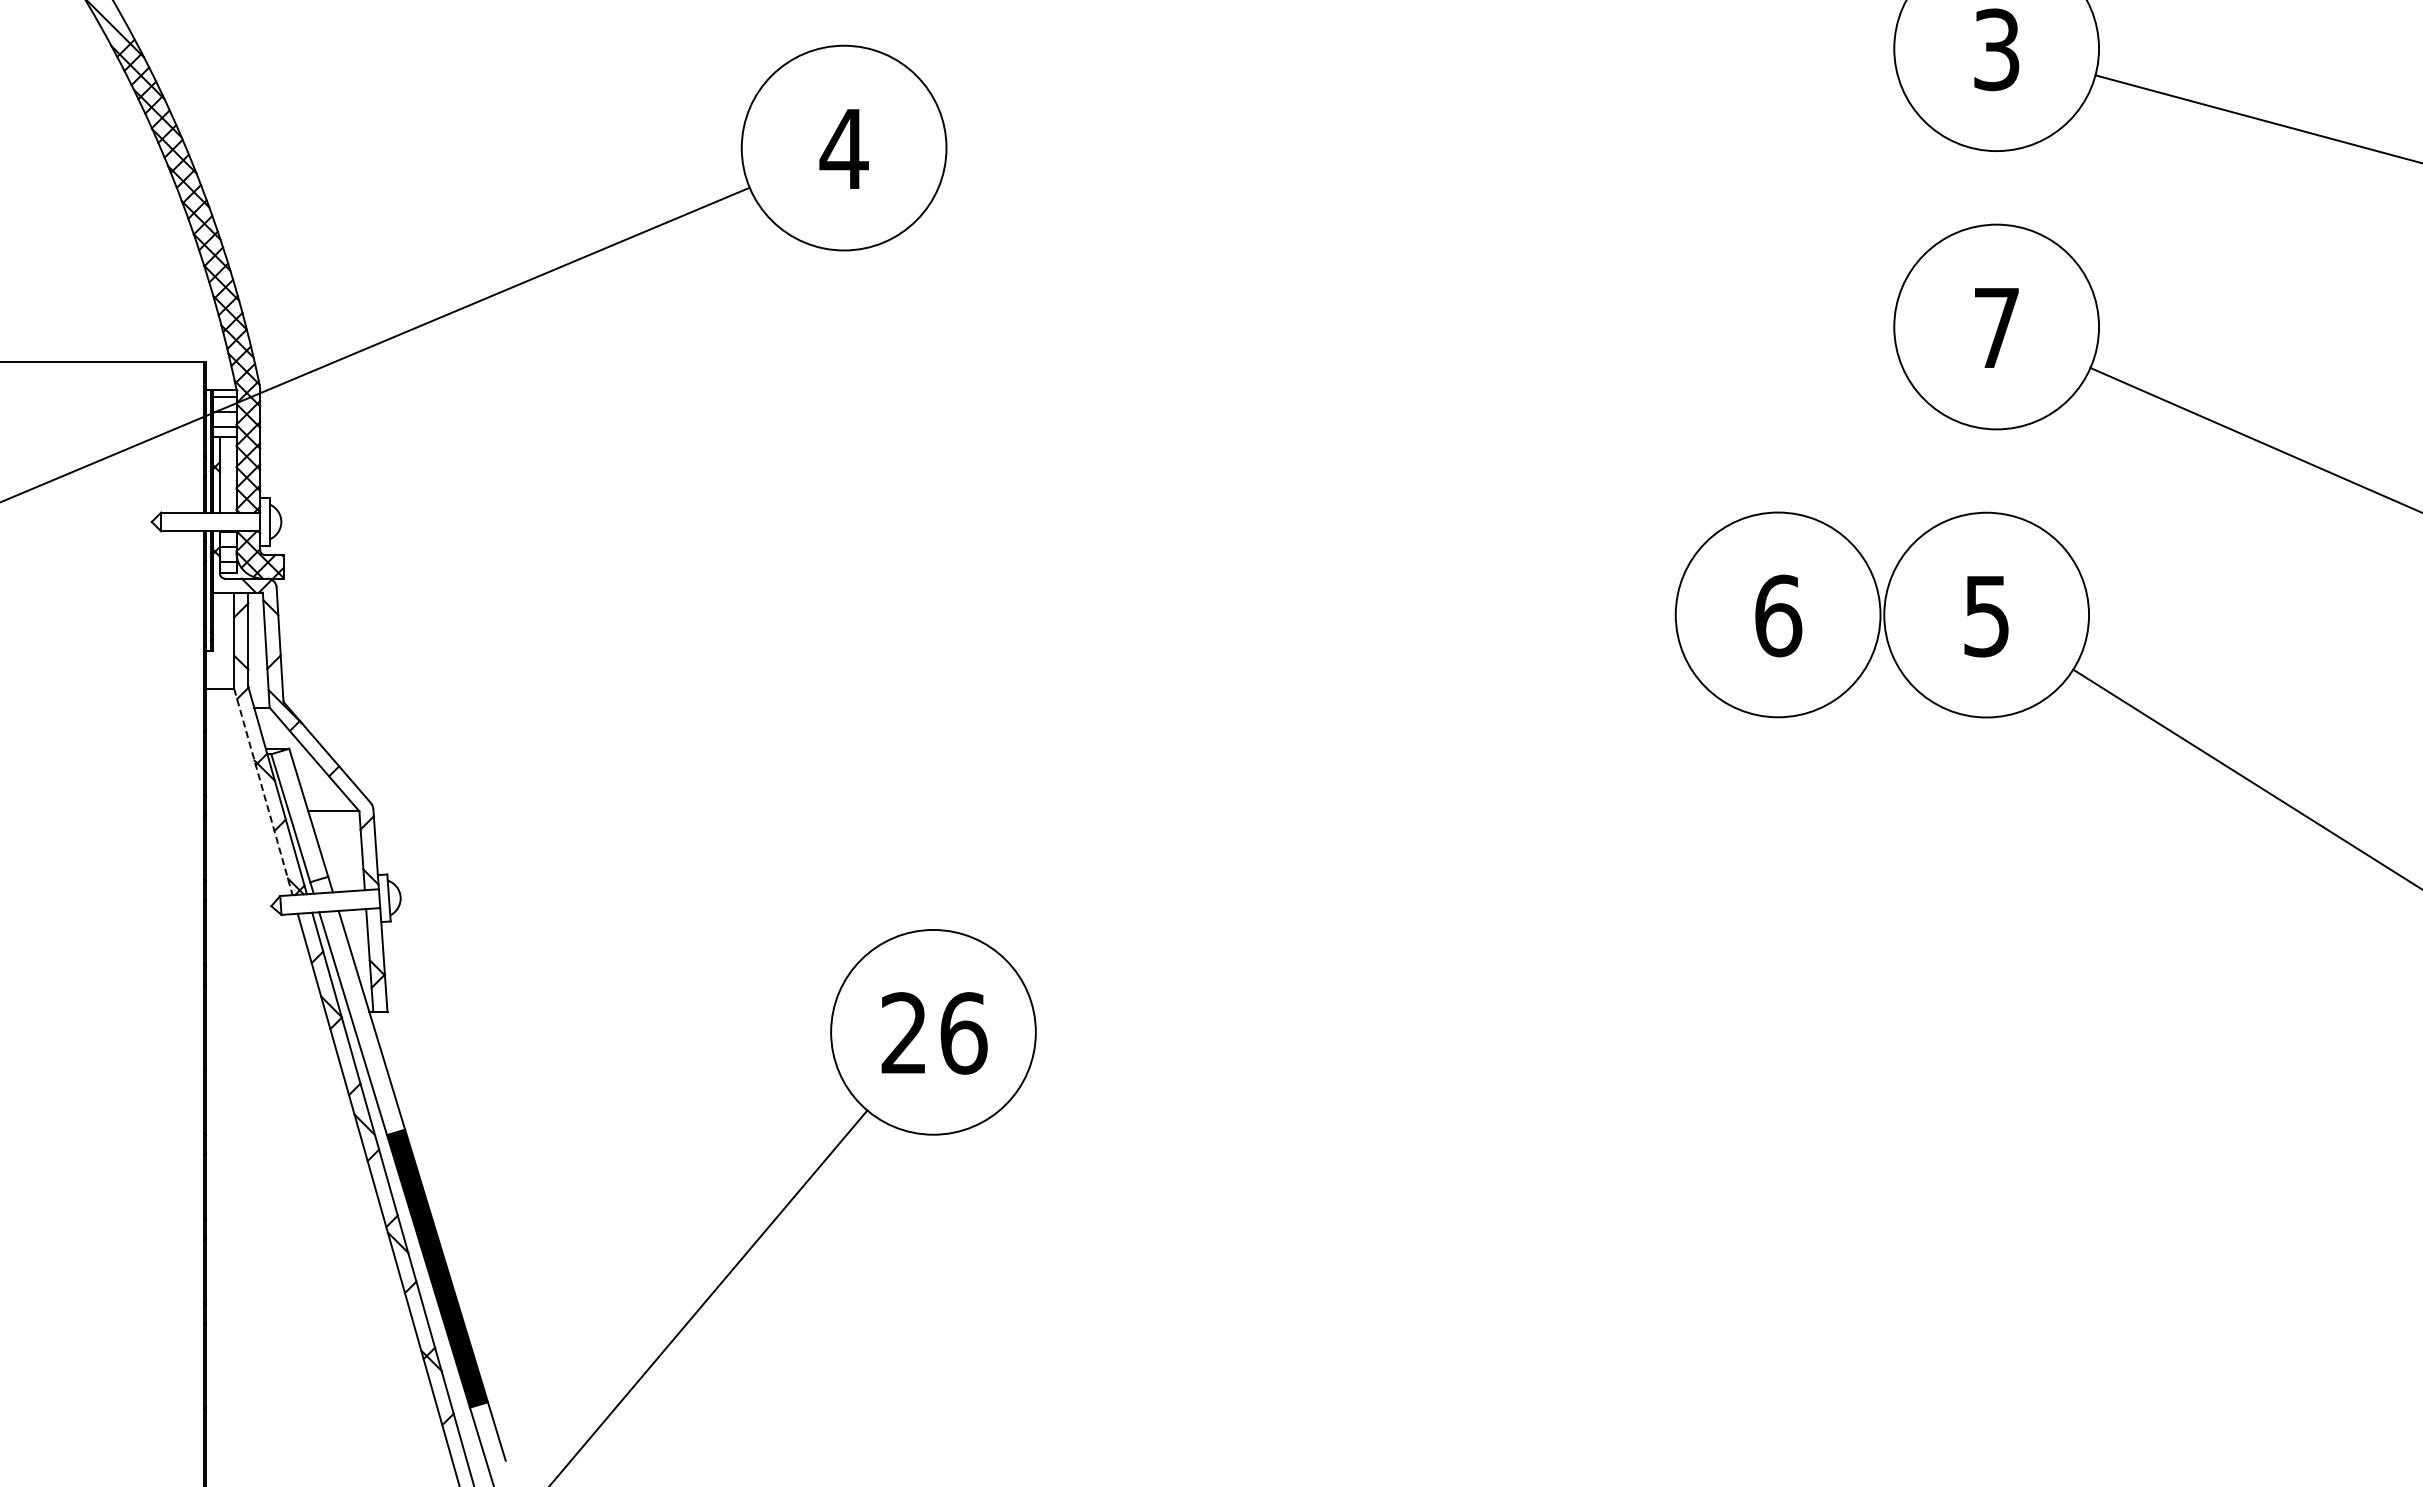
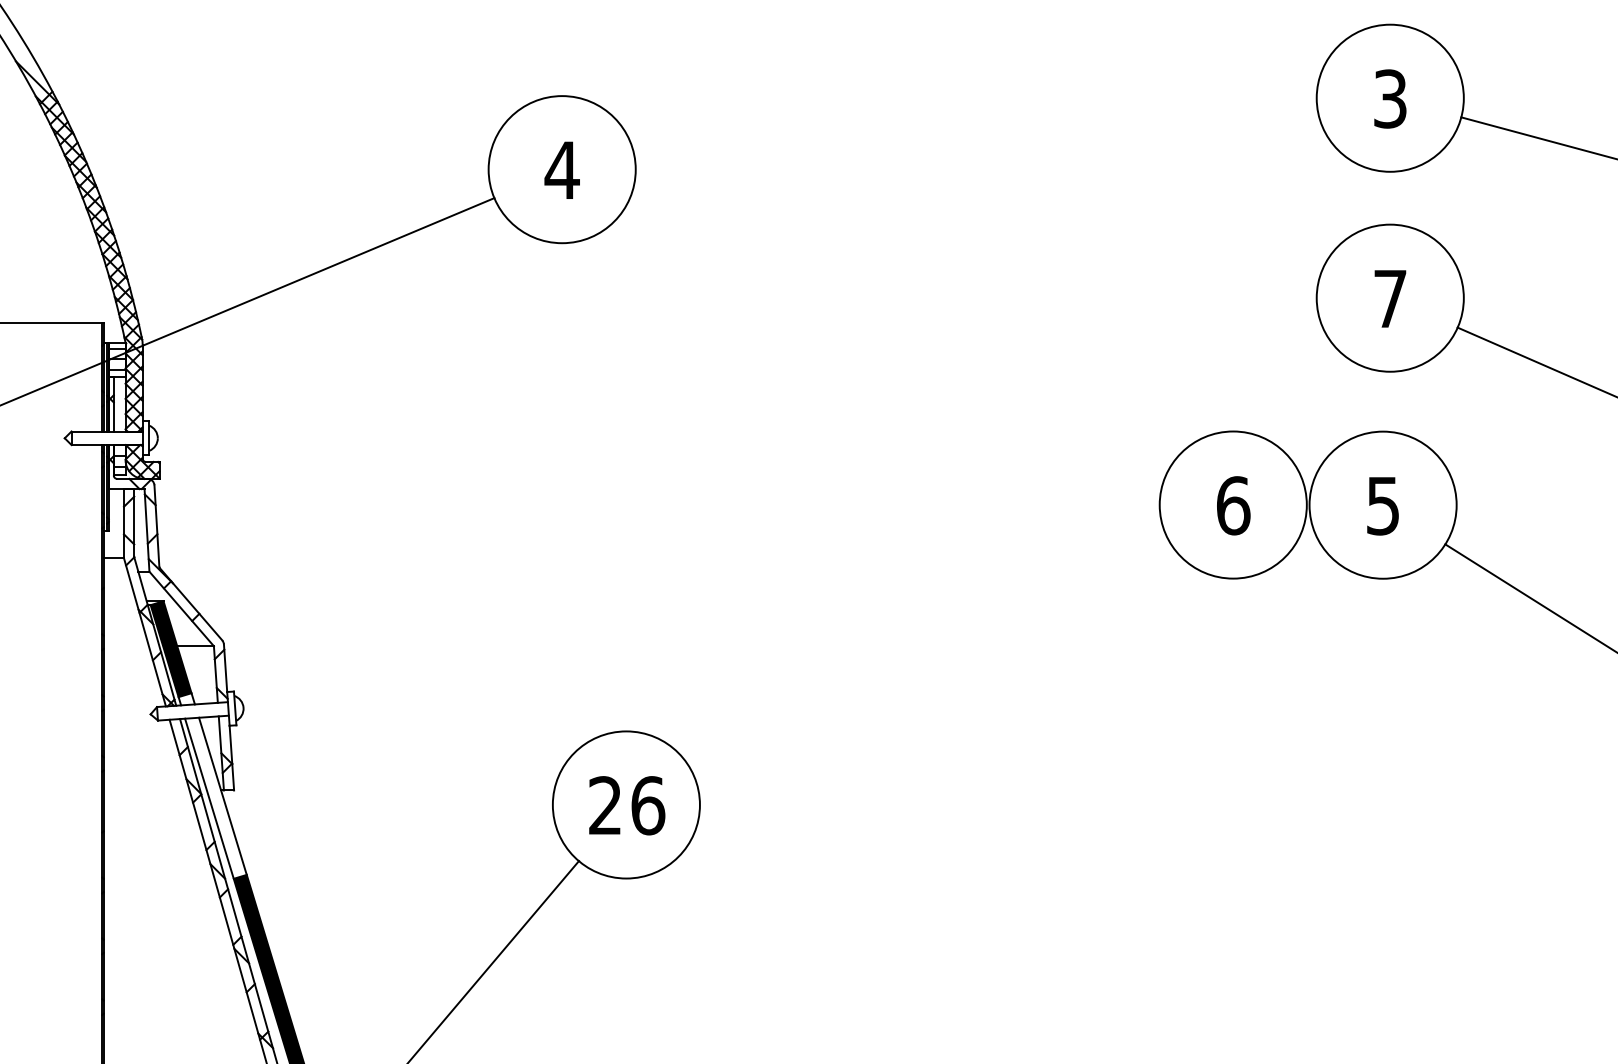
line: (263, 792) -> (145, 632), dashed -> solid
fill: (299, 815) -> (170, 649), added

